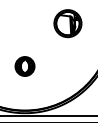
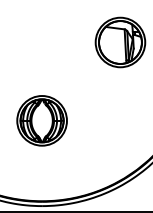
part: (24, 66) -> (41, 120), size x1.43

